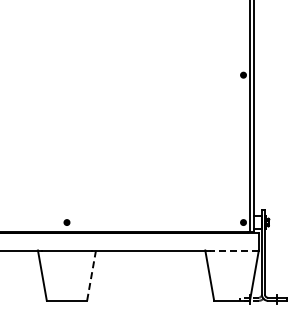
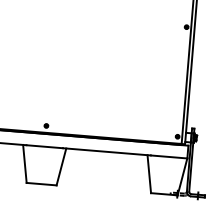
line: (234, 250) -> (169, 156), dashed -> solid
line: (91, 275) -> (61, 166), dashed -> solid

